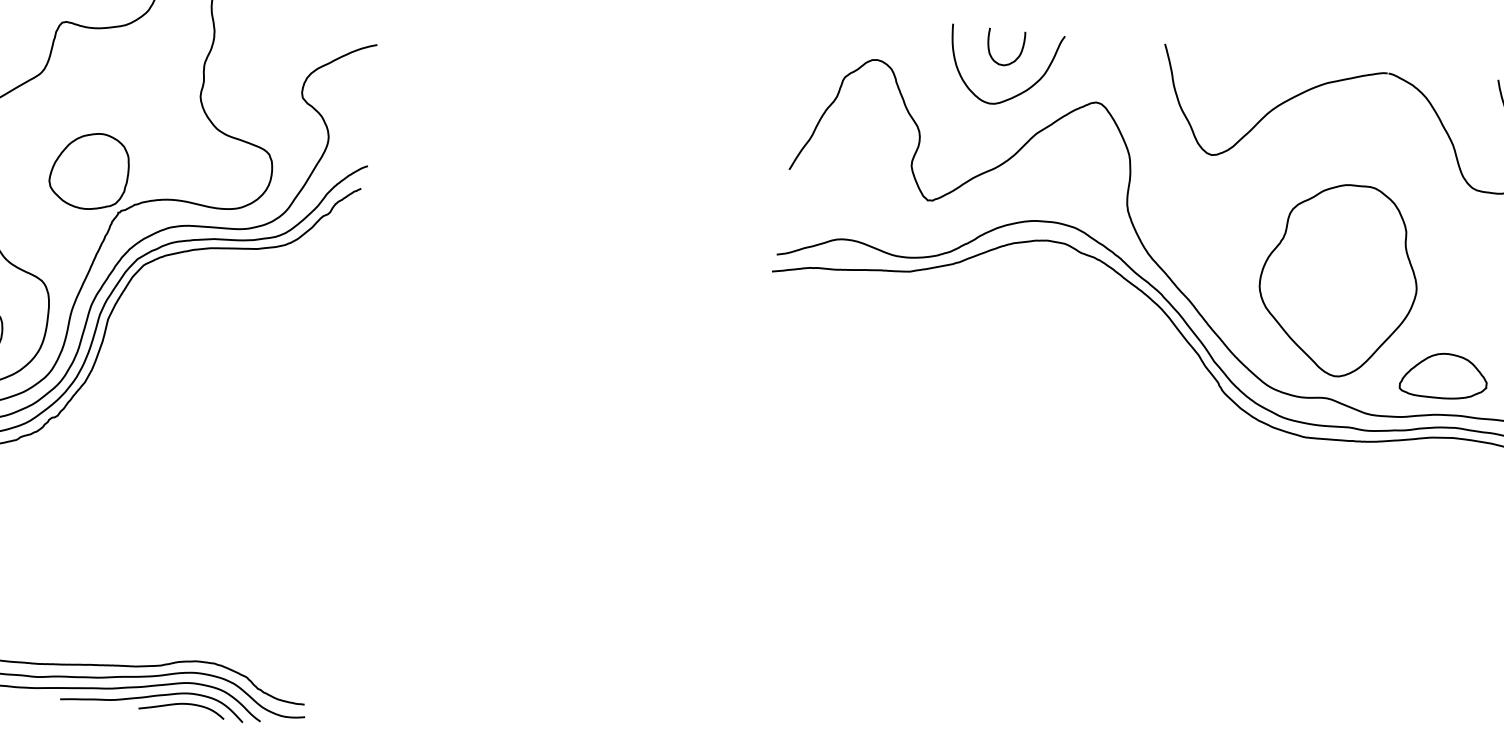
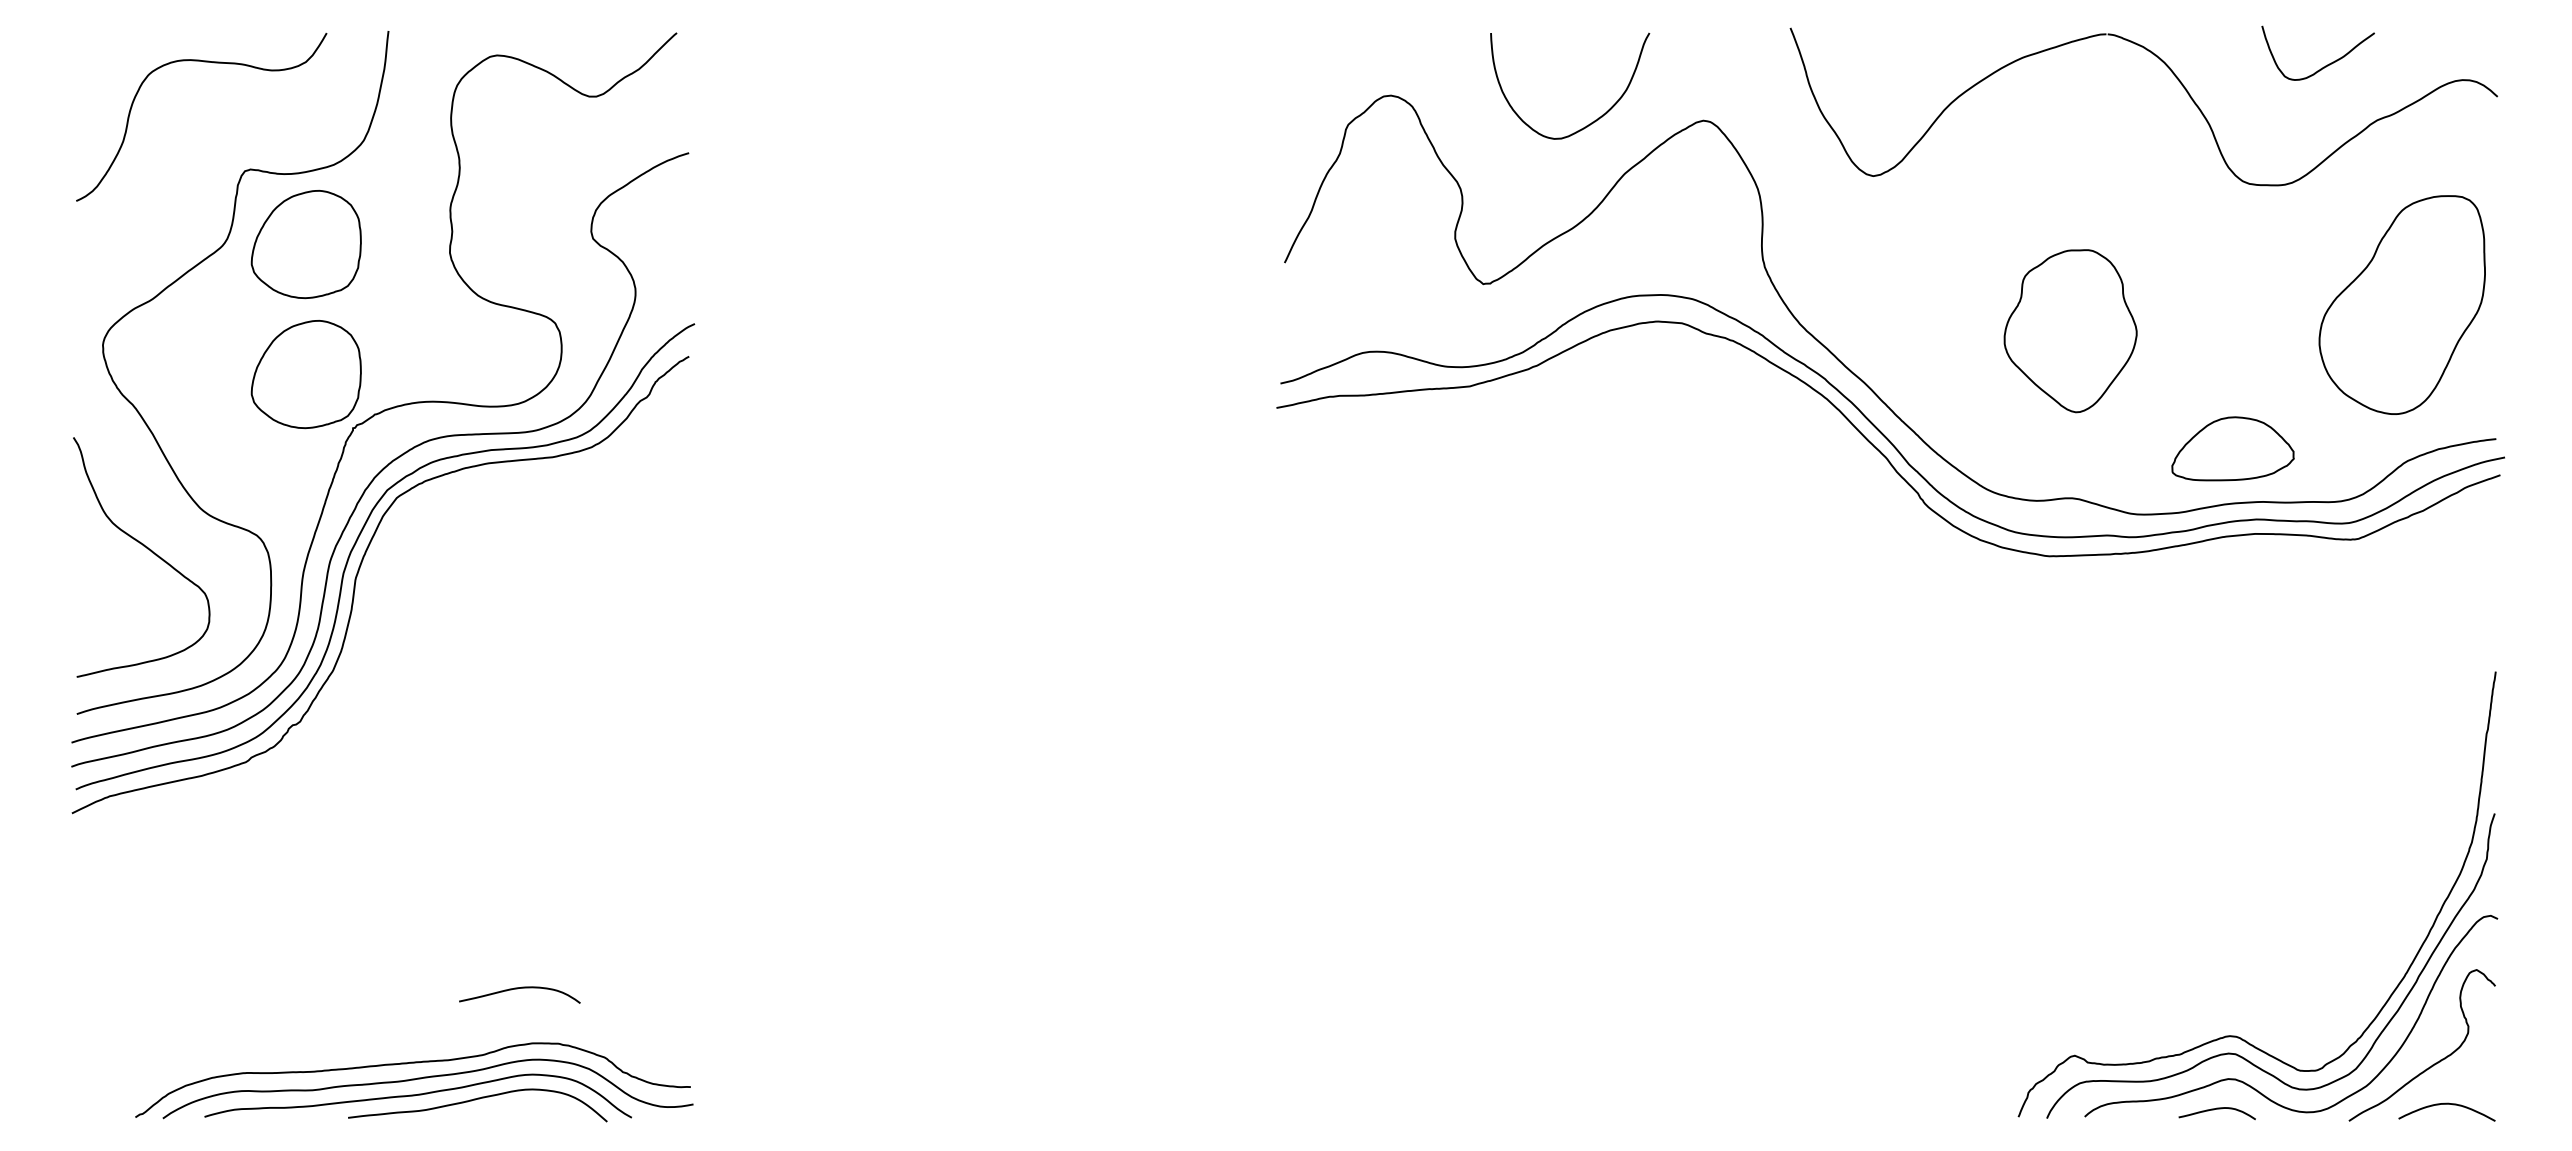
curve: (1016, 57) -> (1585, 70), removed
part: (99, 79) -> (305, 244), added
part: (1338, 280) -> (2070, 331), size x0.6
curve: (180, 704) -> (517, 989), moved

